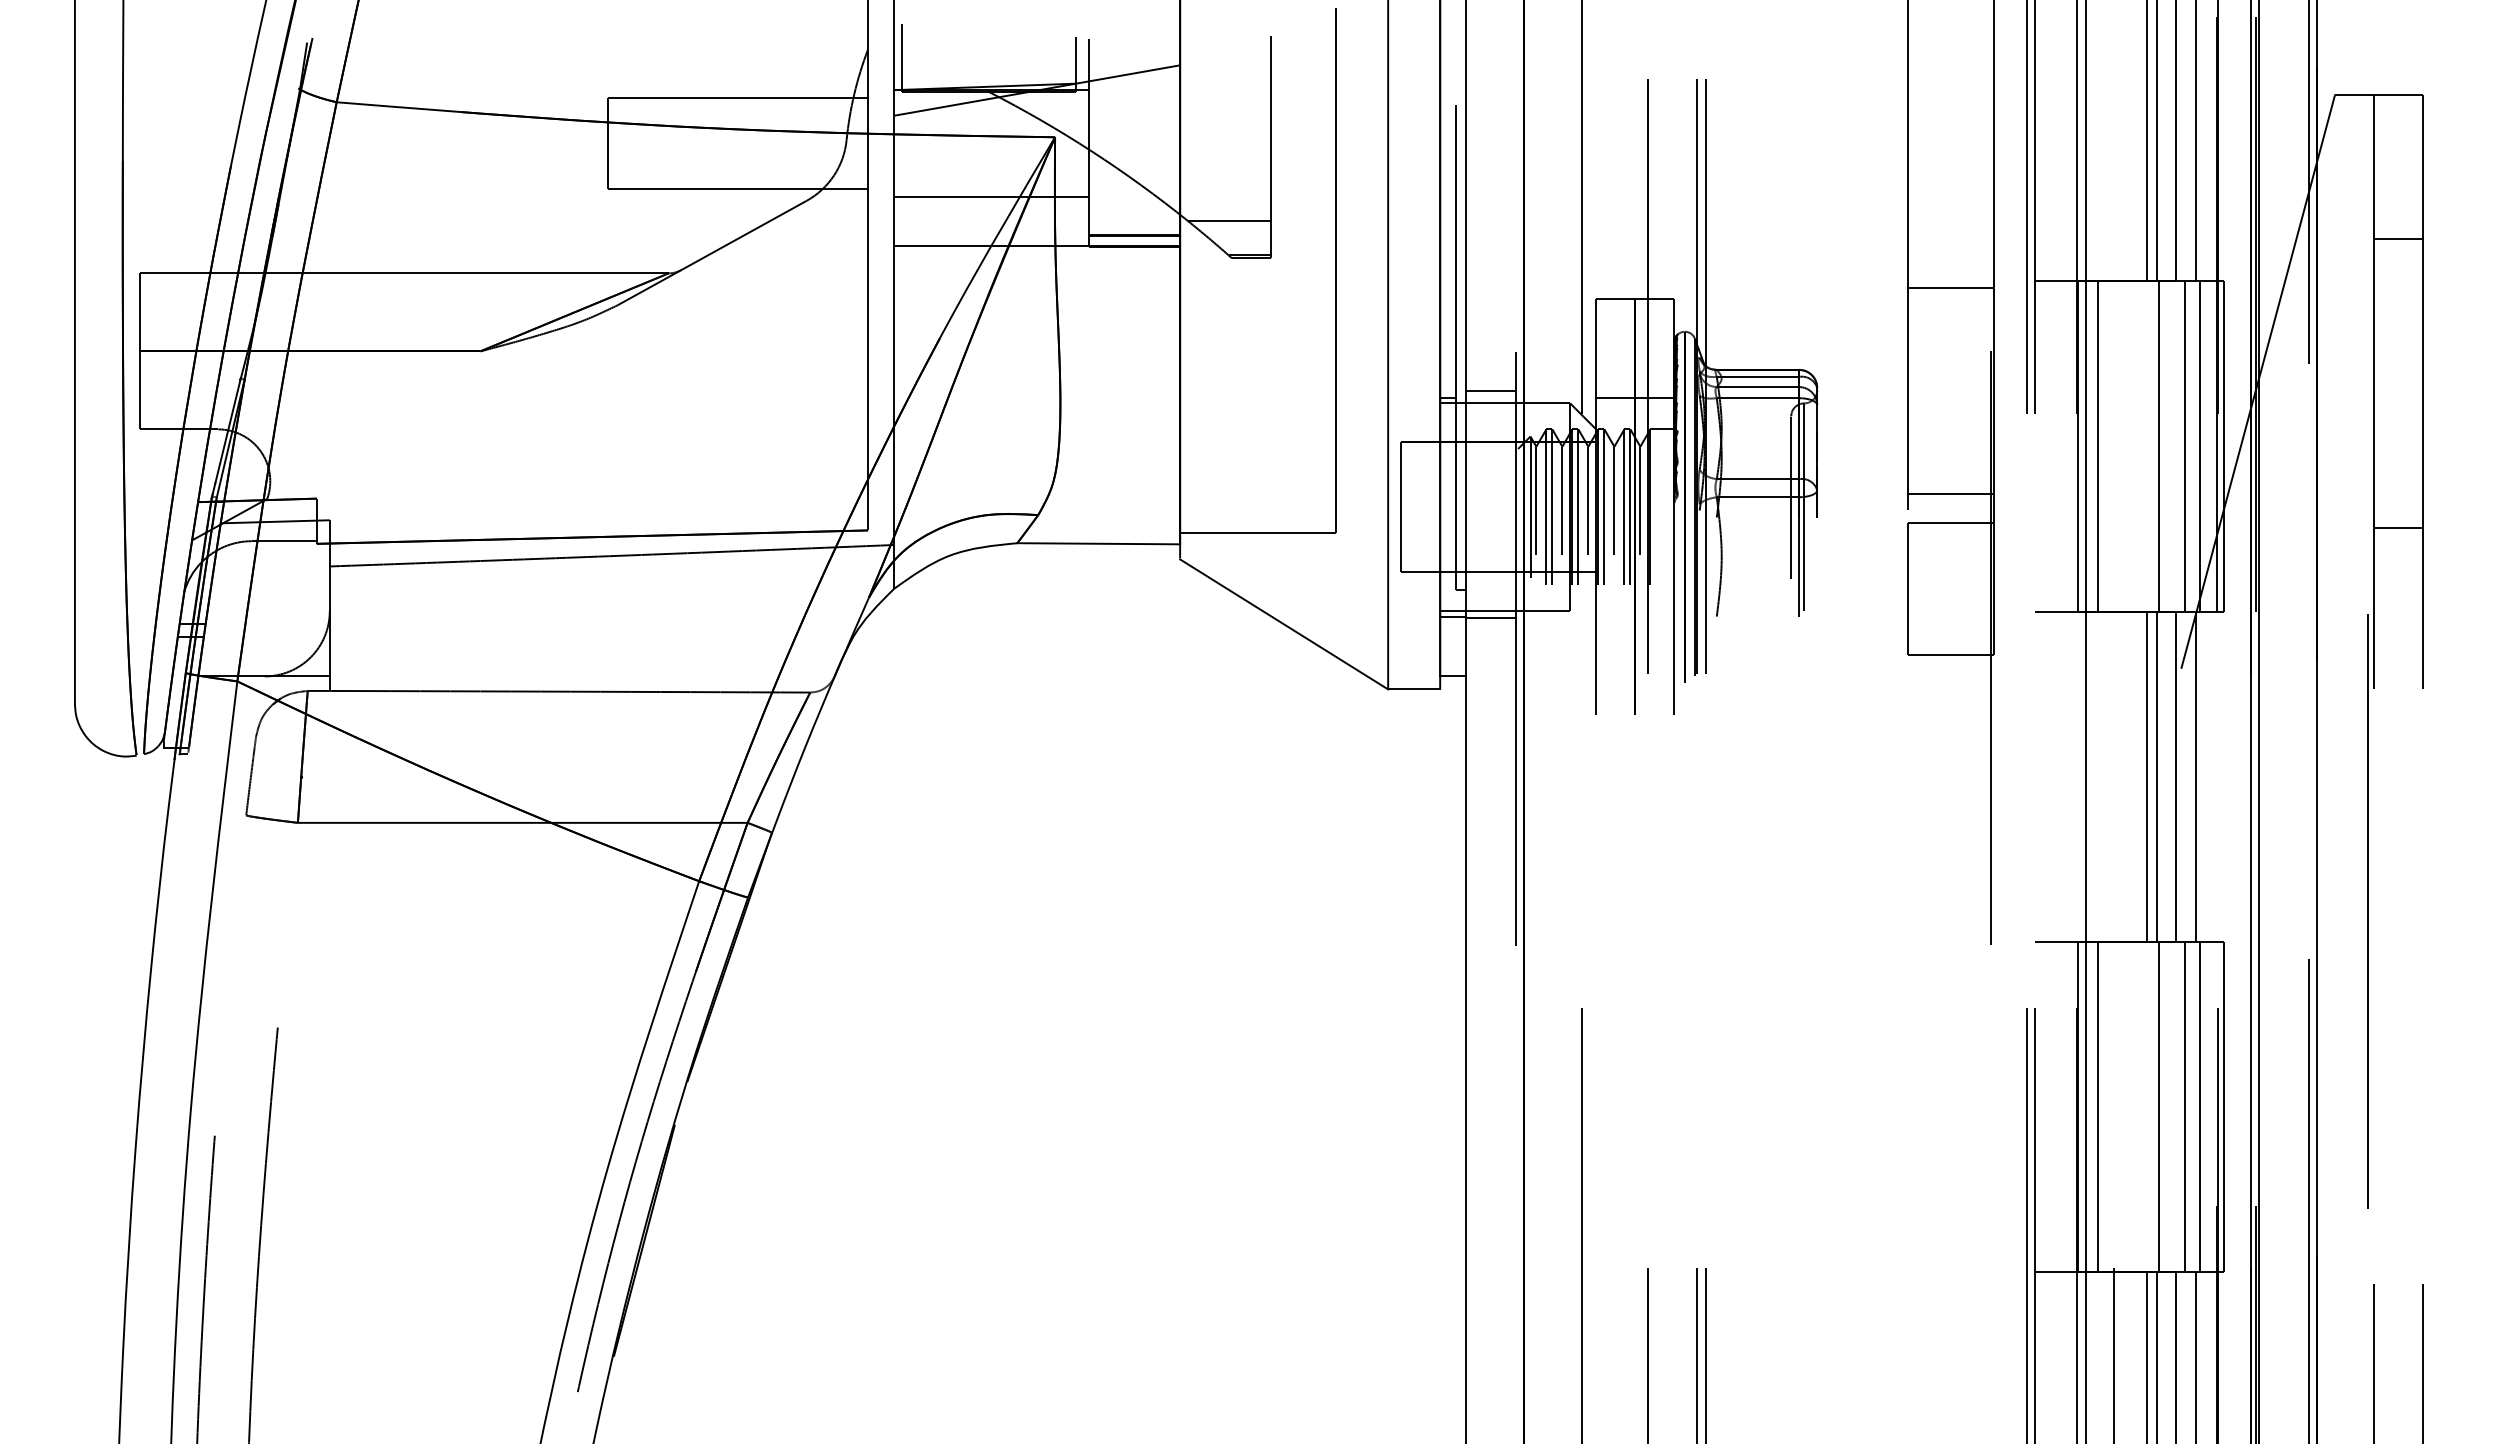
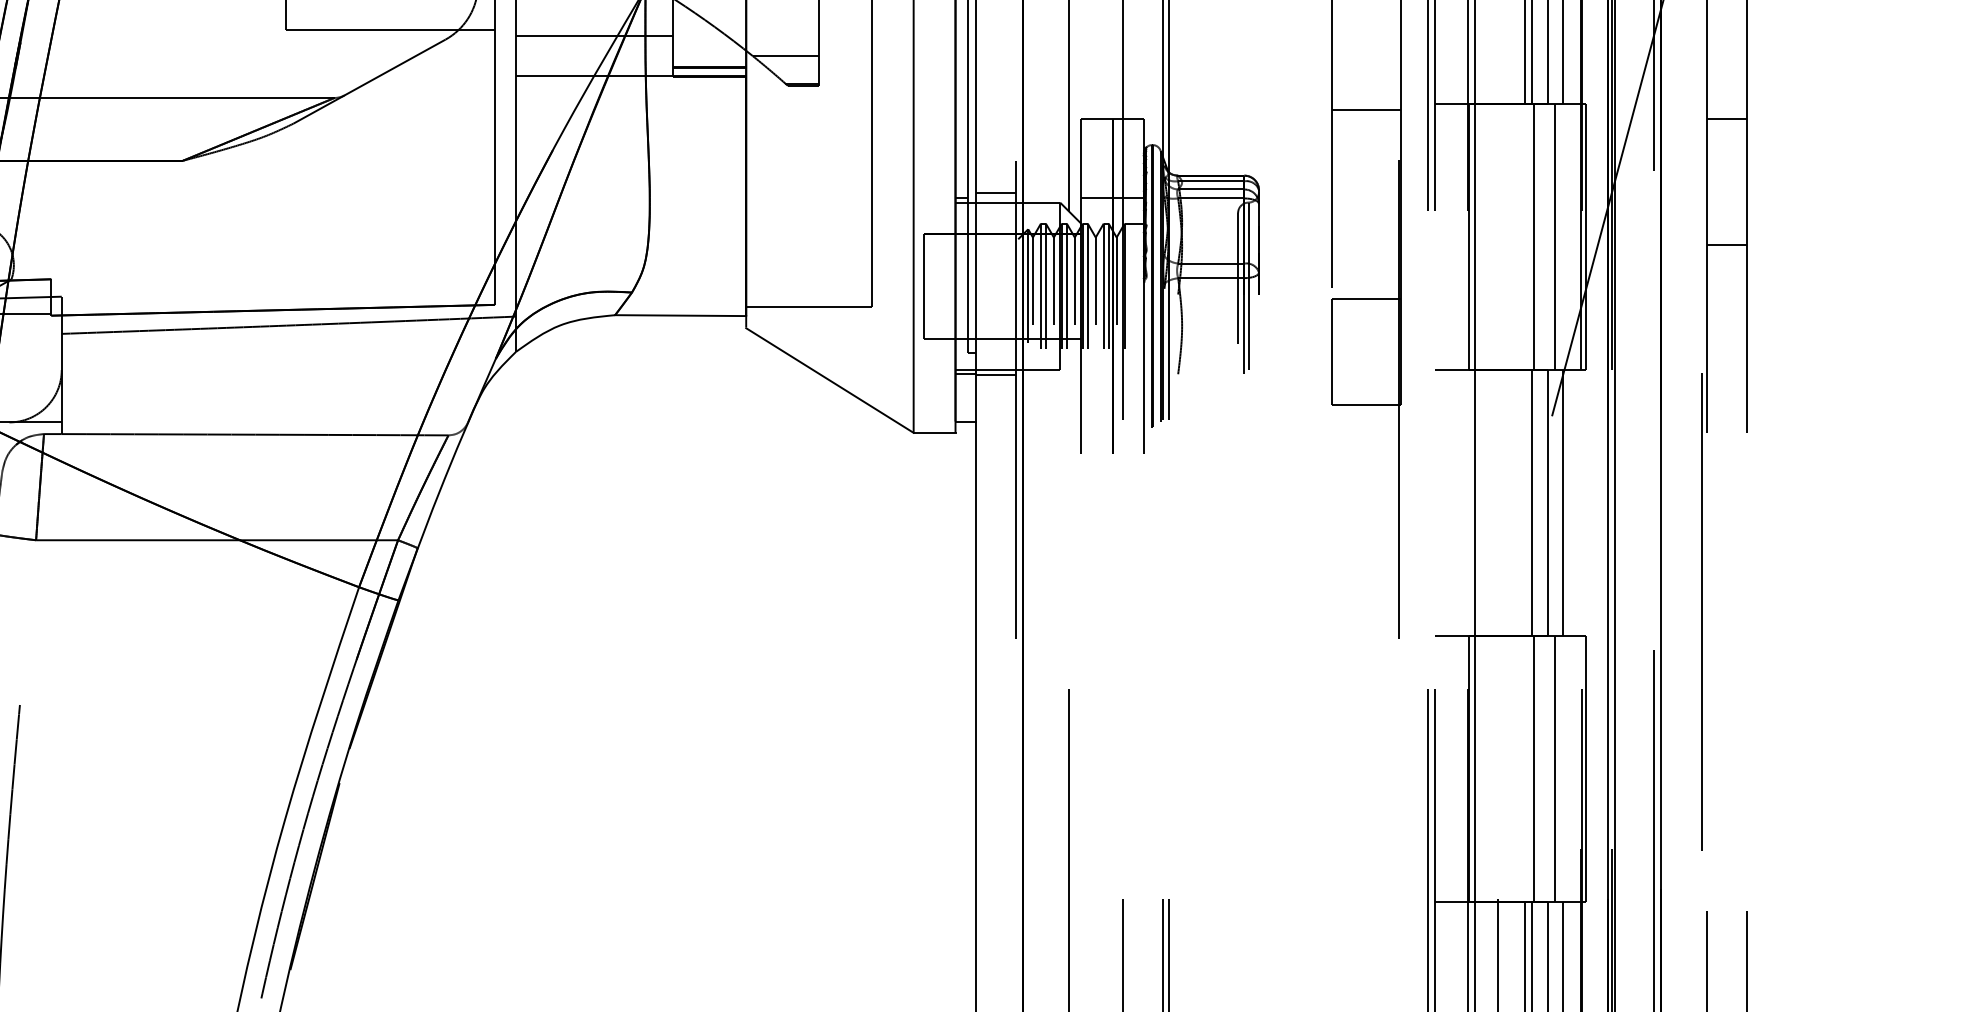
line: (2398, 238) -> (1726, 119), moved
line: (2098, 446) -> (1485, 237), removed
line: (2200, 446) -> (1567, 237), removed
line: (1951, 494) -> (1367, 275), removed
line: (2398, 527) -> (1726, 244), moved
line: (2147, 776) -> (1524, 502), removed
line: (2098, 1106) -> (1485, 768), removed
line: (2200, 1106) -> (1567, 768), removed

